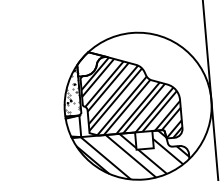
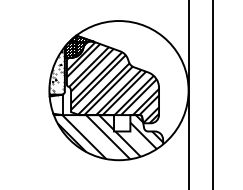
hatch: (91, 63) -> (78, 46), added

